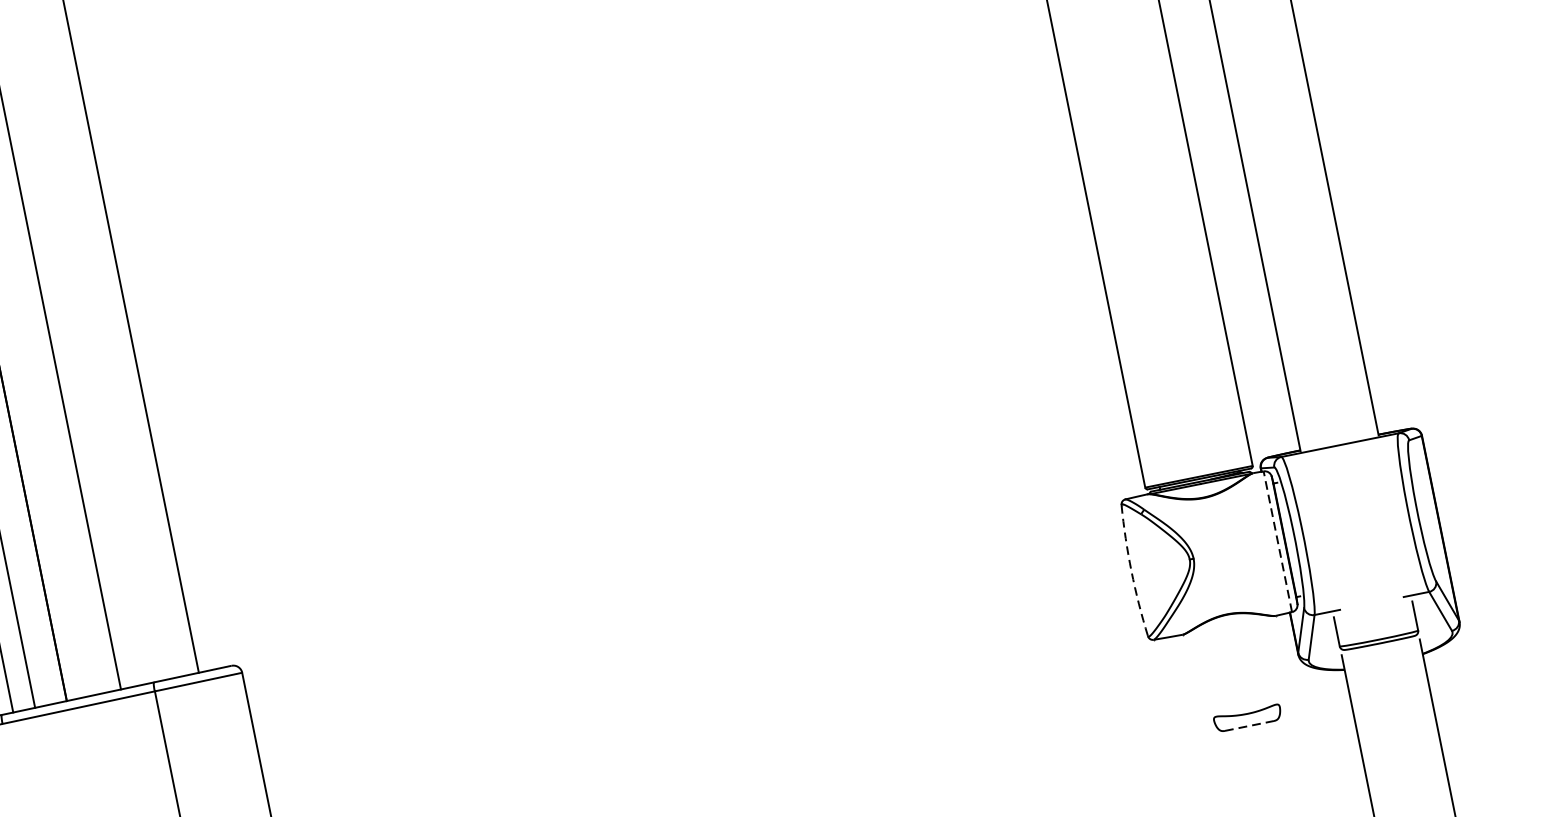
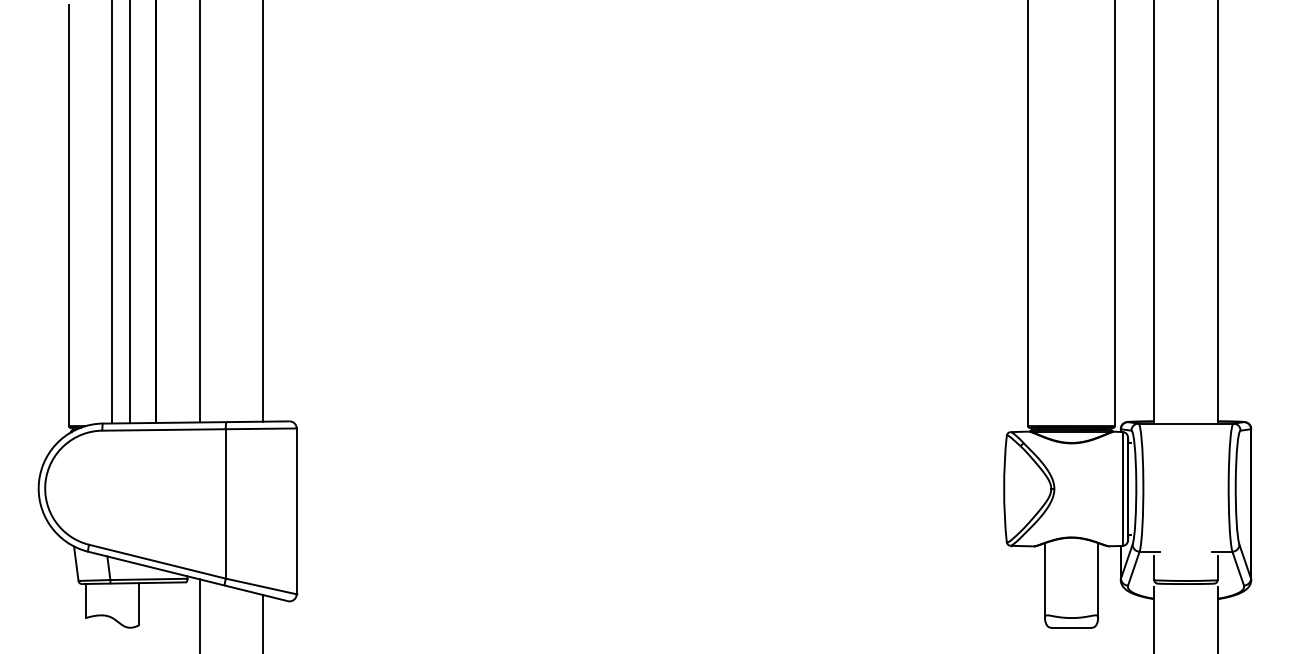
line: (1277, 541) -> (1122, 488), dashed -> solid
arc: (1131, 570) -> (1004, 488), dashed -> solid
line: (1270, 660) -> (1098, 580), added
line: (1204, 674) -> (1044, 580), added
line: (1249, 725) -> (1071, 627), dashed -> solid

